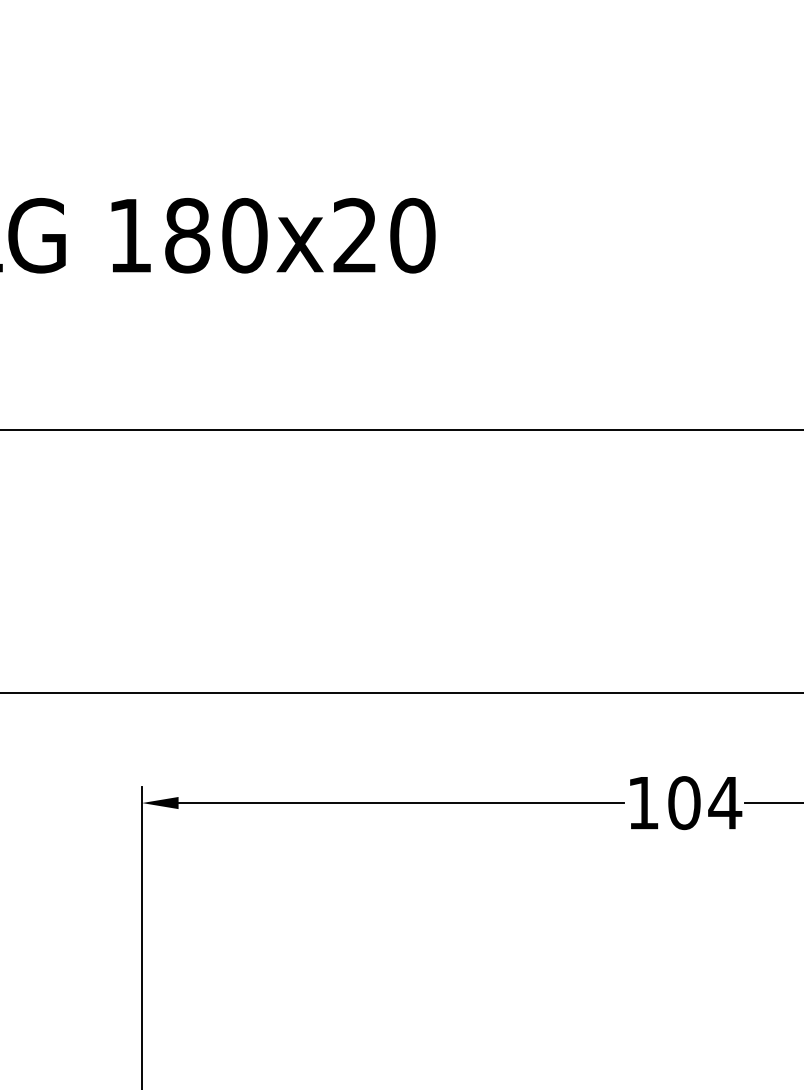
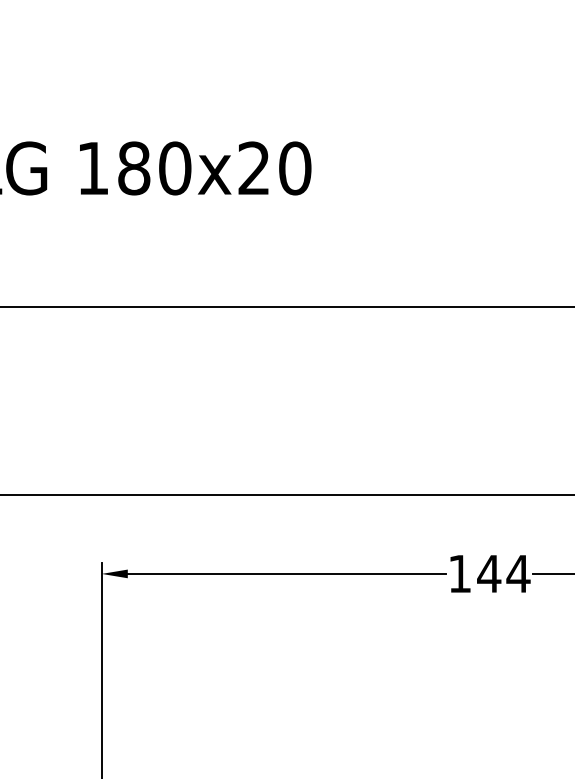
text: (684, 803) -> (489, 574), 104 -> 144

